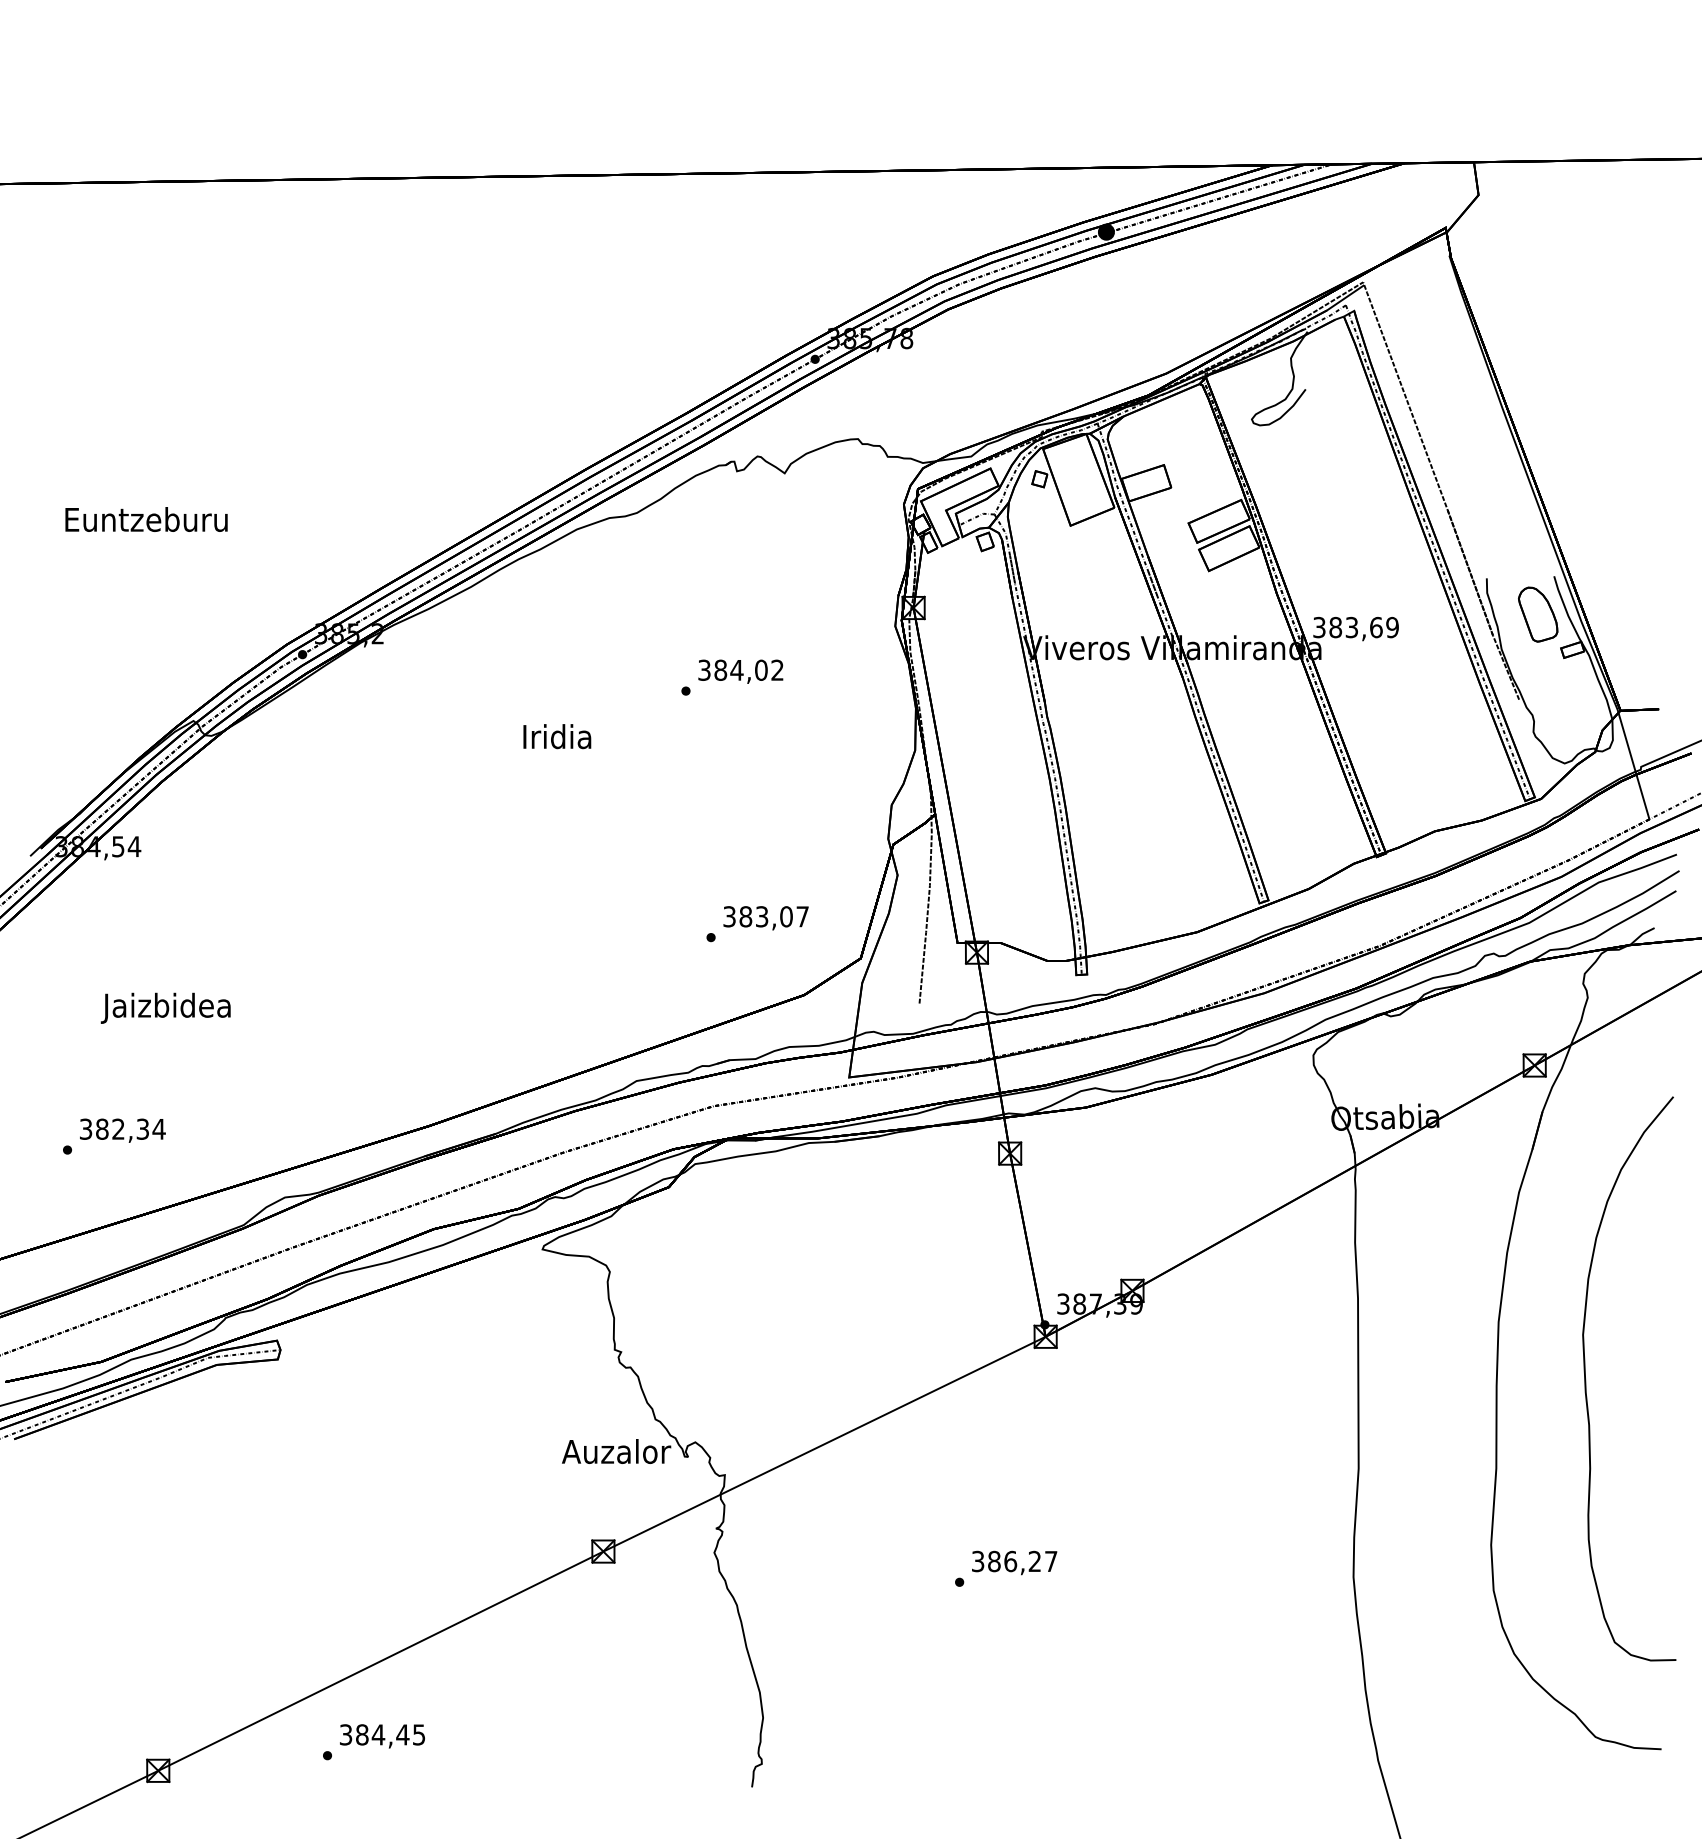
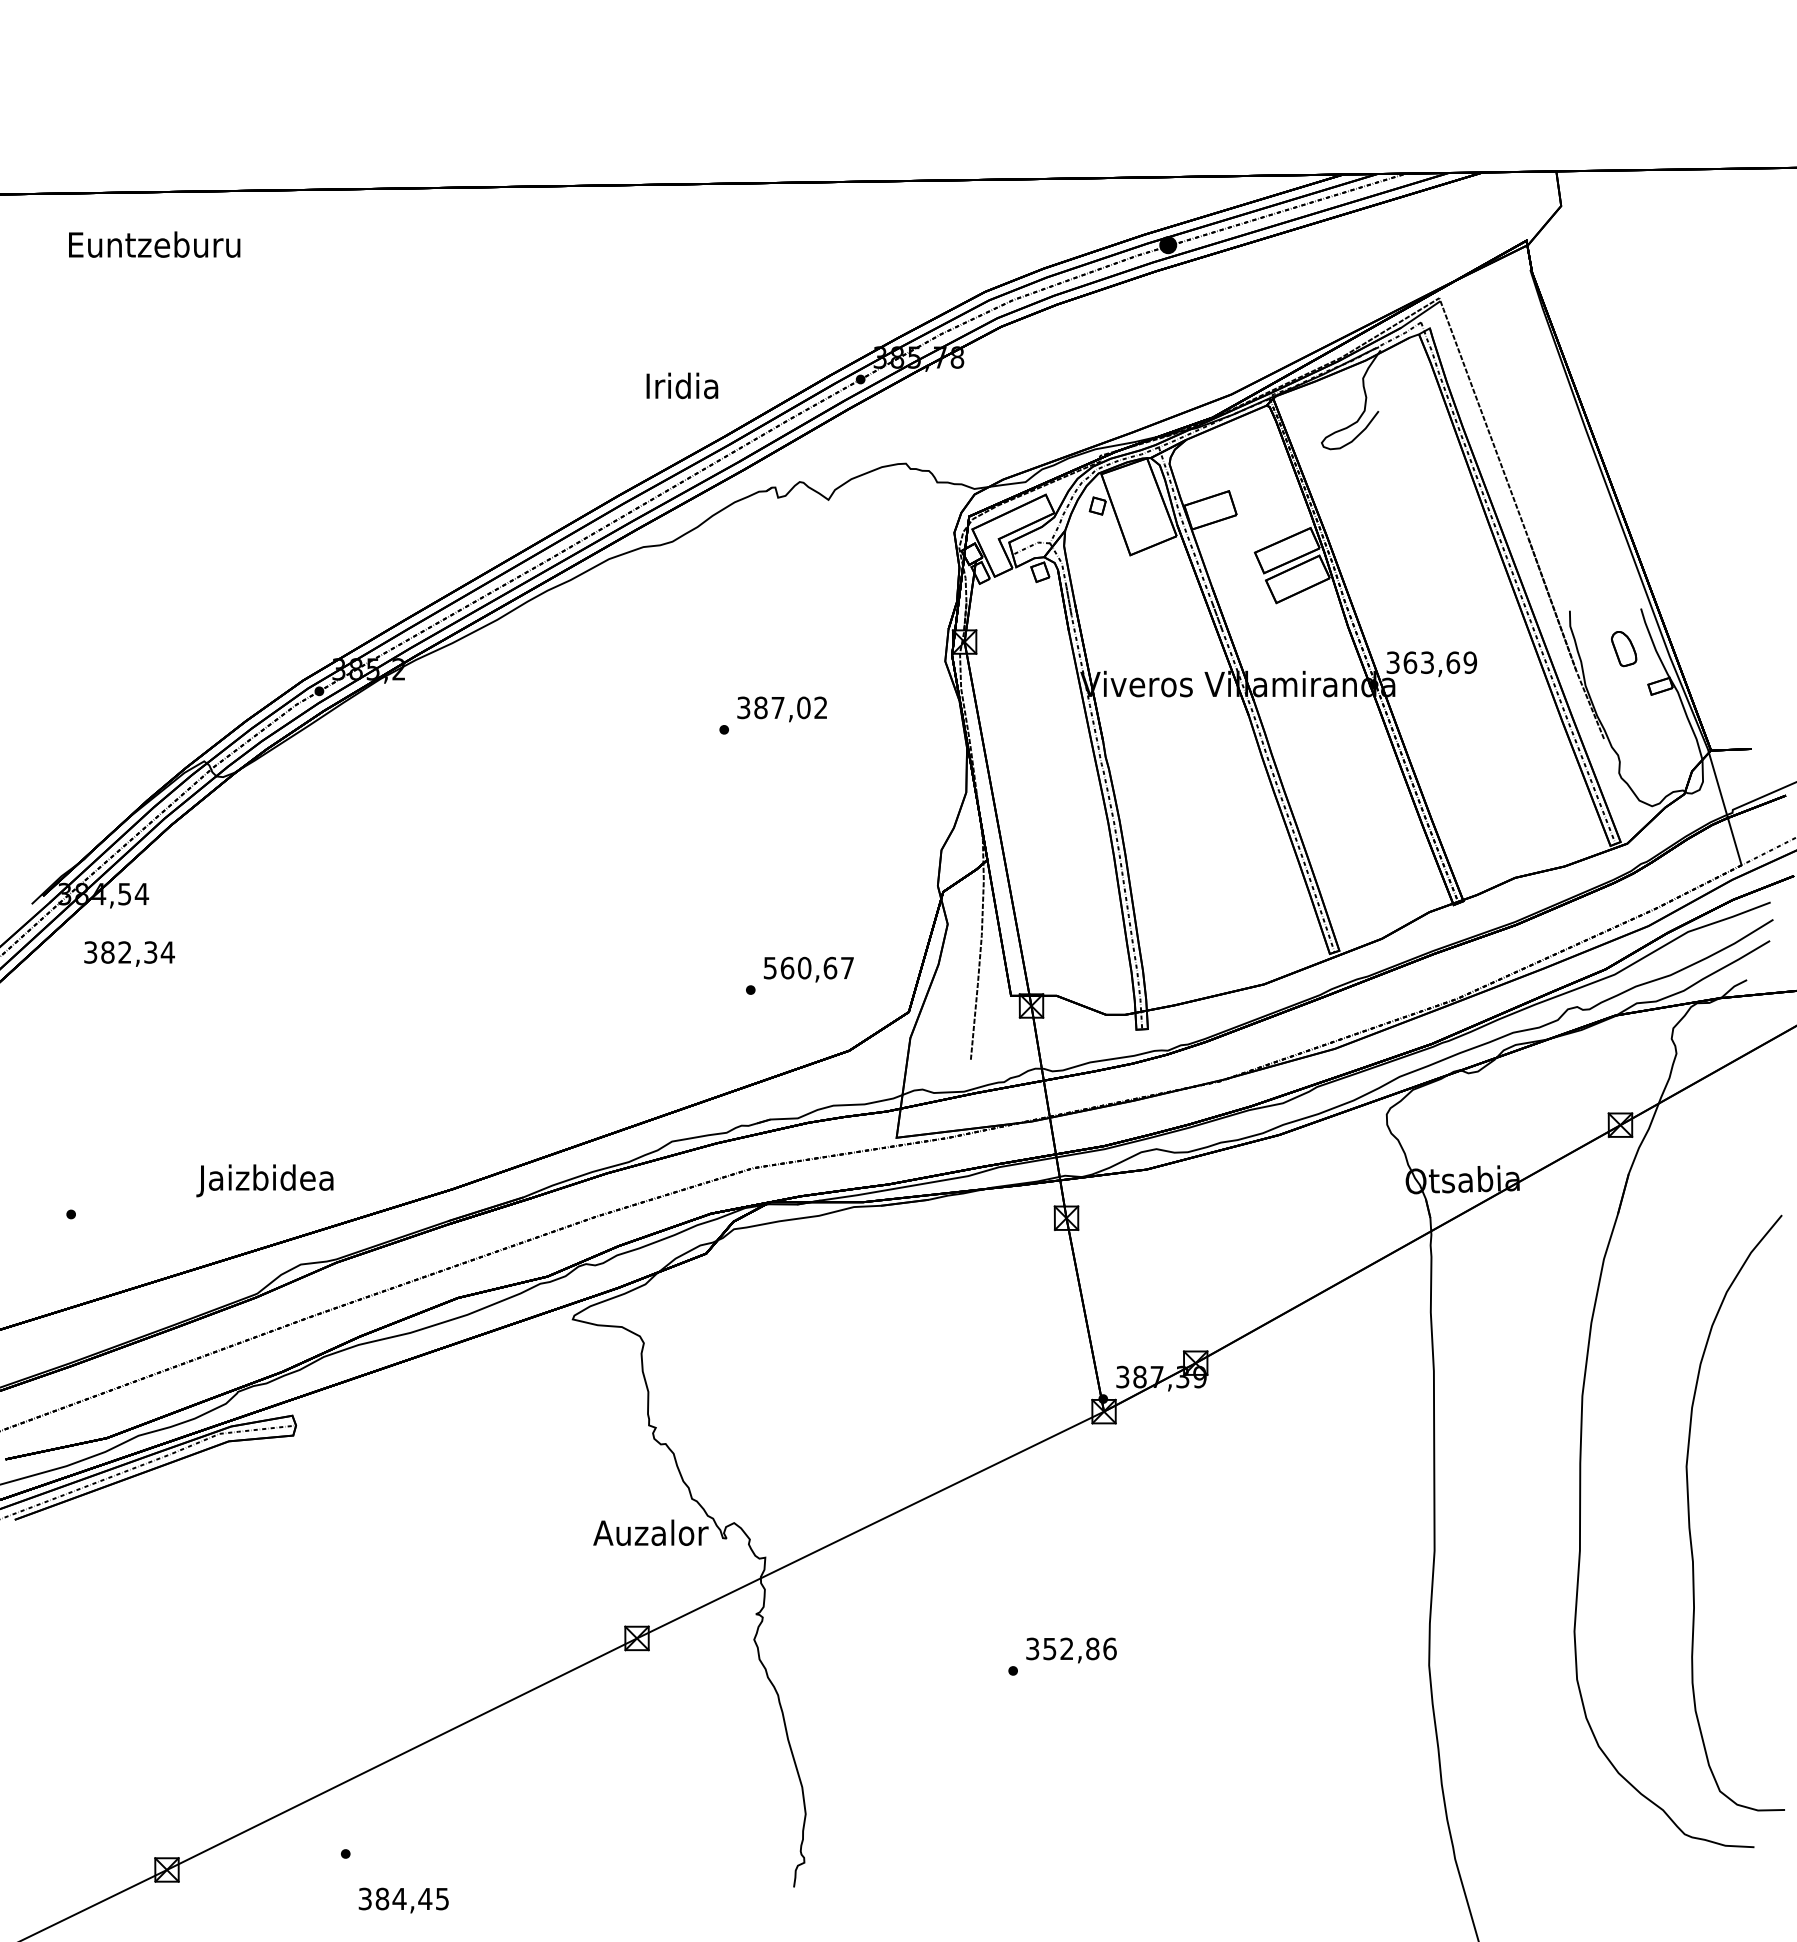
text: (146, 519) -> (154, 244), moved
part: (1537, 614) -> (1623, 648), size x0.6
text: (1335, 627) -> (1410, 662), 383,69 -> 363,69
text: (737, 669) -> (778, 707), 384,02 -> 387,02
text: (557, 736) -> (682, 385), moved
text: (758, 916) -> (800, 967), 383,07 -> 560,67
text: (165, 1008) -> (264, 1180), moved
text: (122, 1130) -> (129, 953), moved
curve: (1585, 1378) -> (1689, 1512), moved
text: (1022, 1561) -> (1079, 1648), 386,27 -> 352,86
text: (382, 1736) -> (403, 1900), moved

